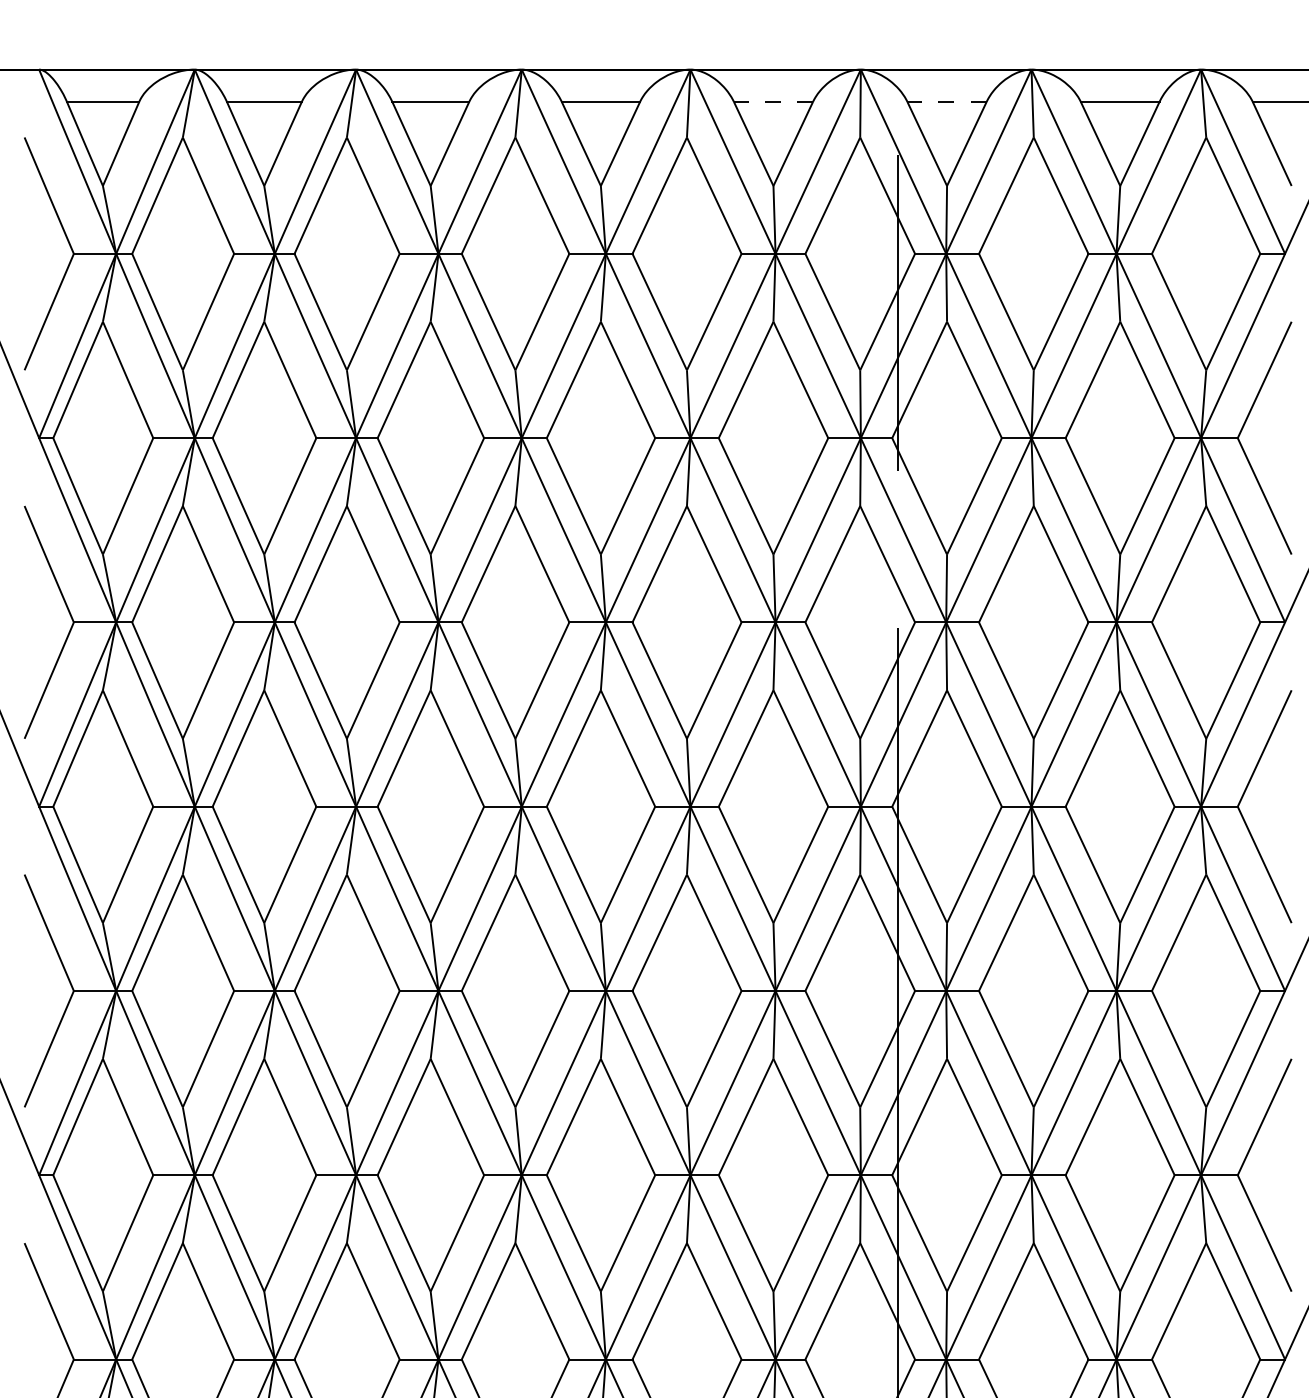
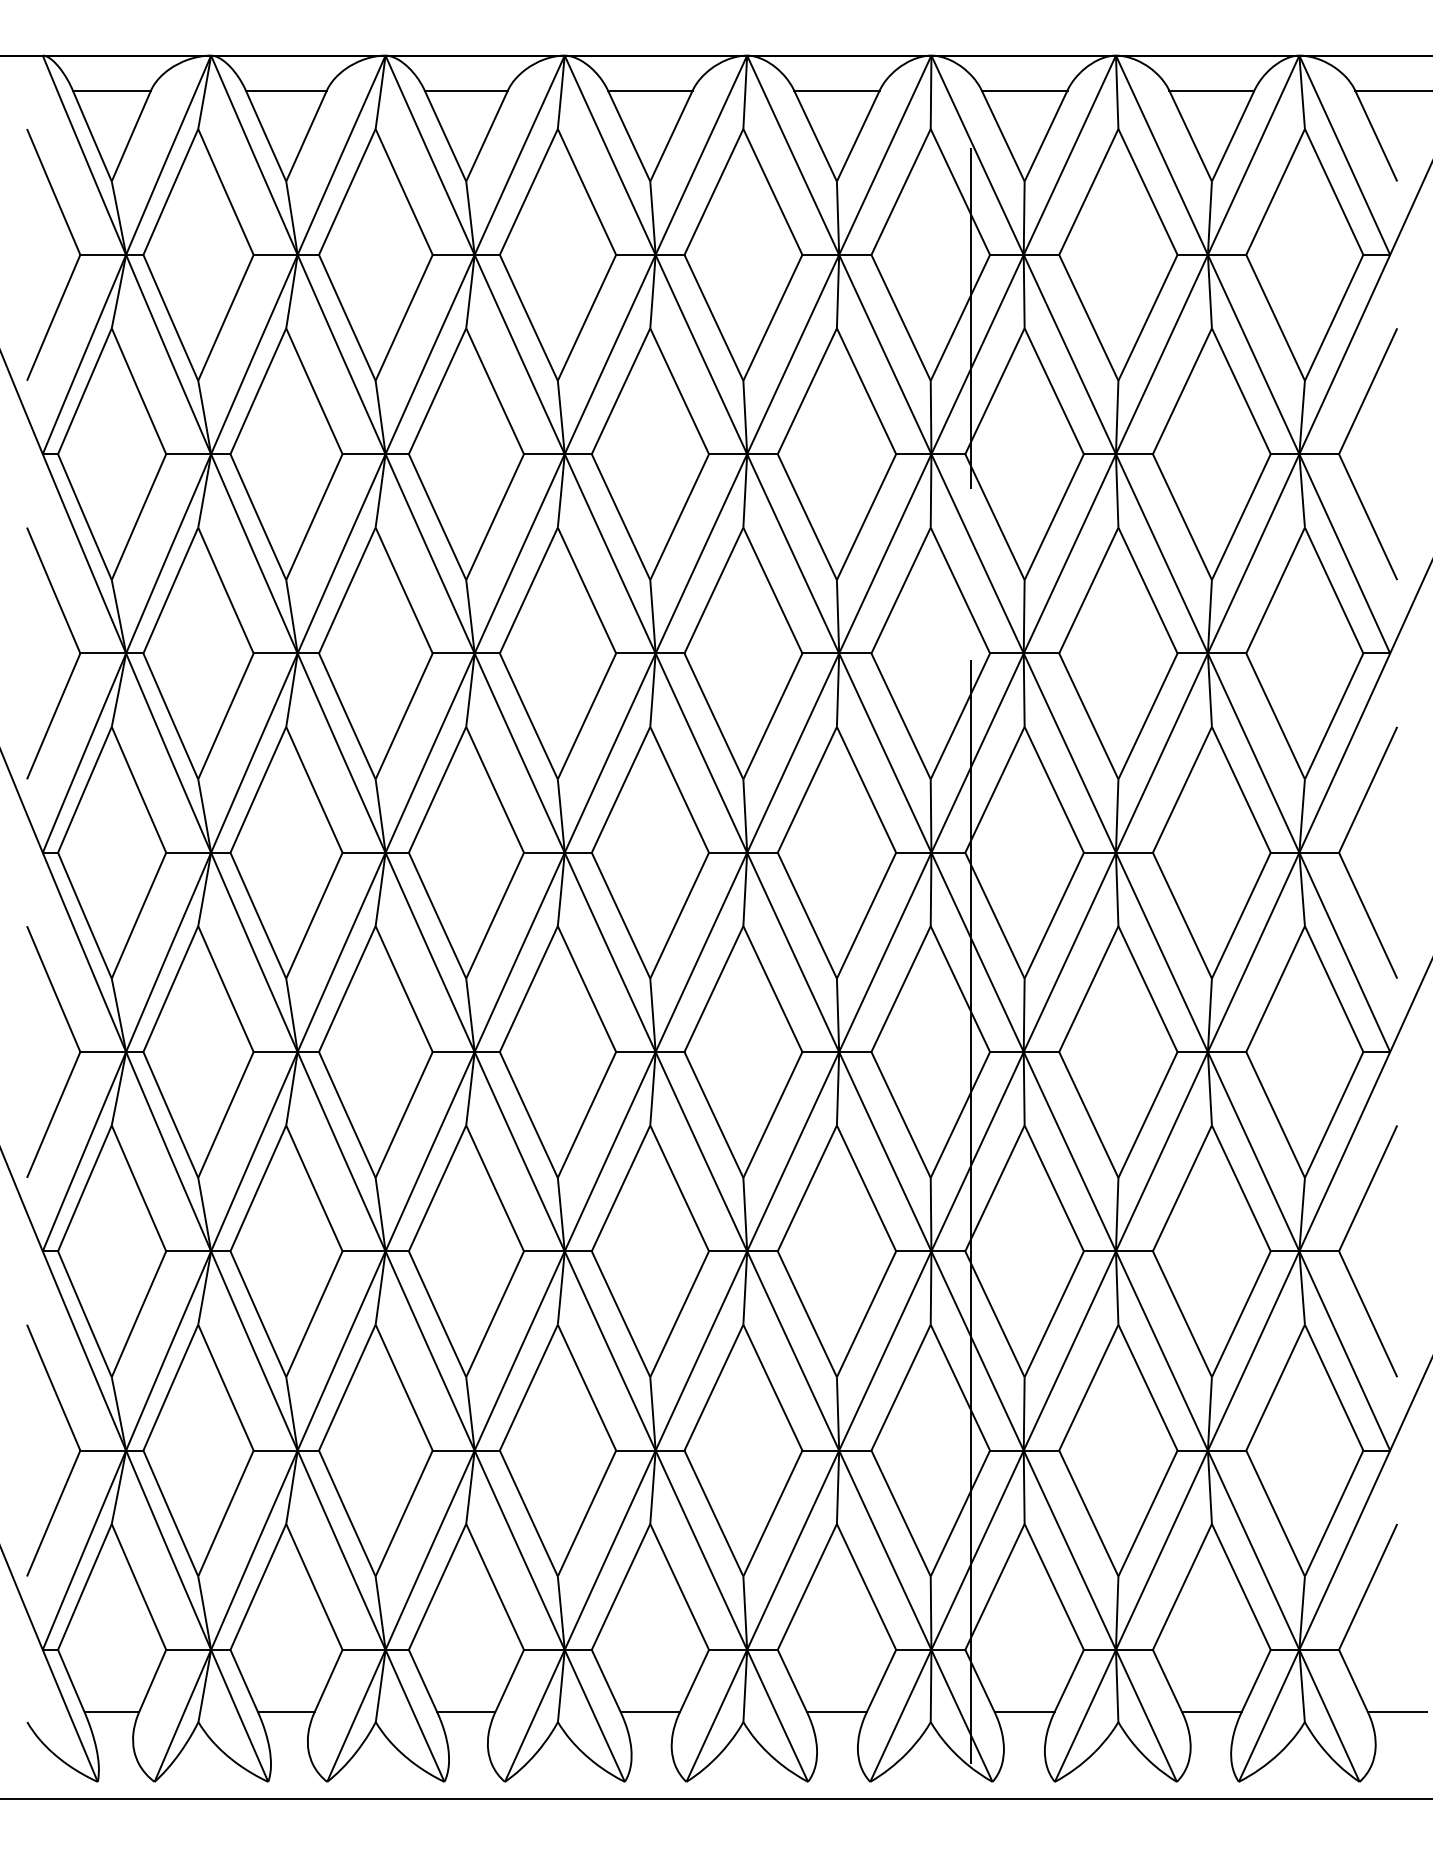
line: (773, 101) -> (836, 90), dashed -> solid
line: (946, 101) -> (1024, 90), dashed -> solid

